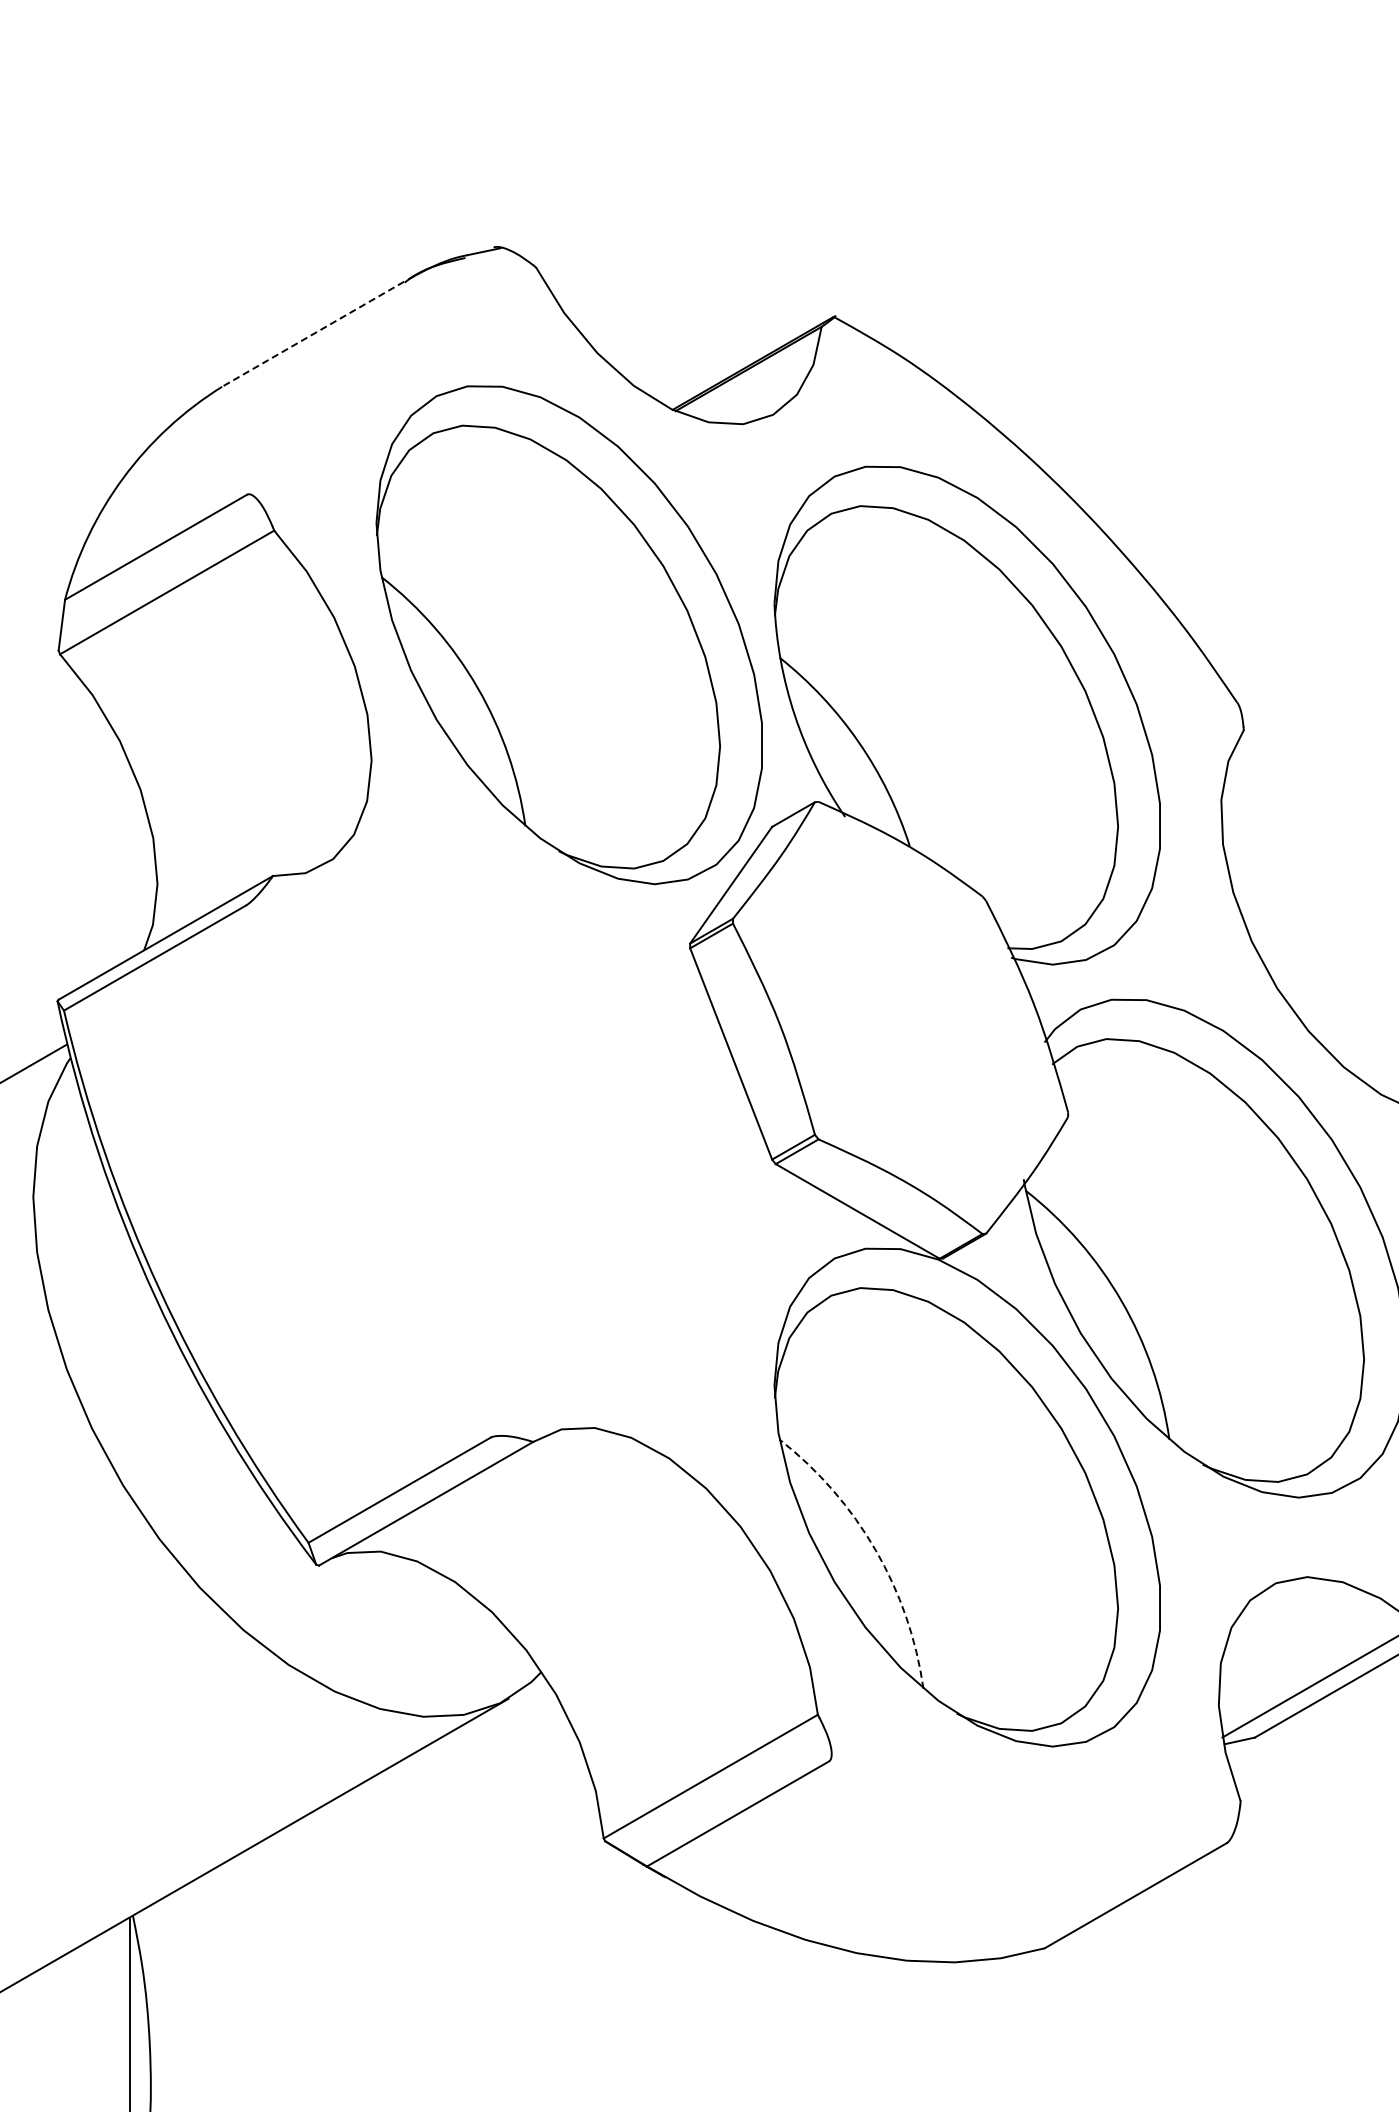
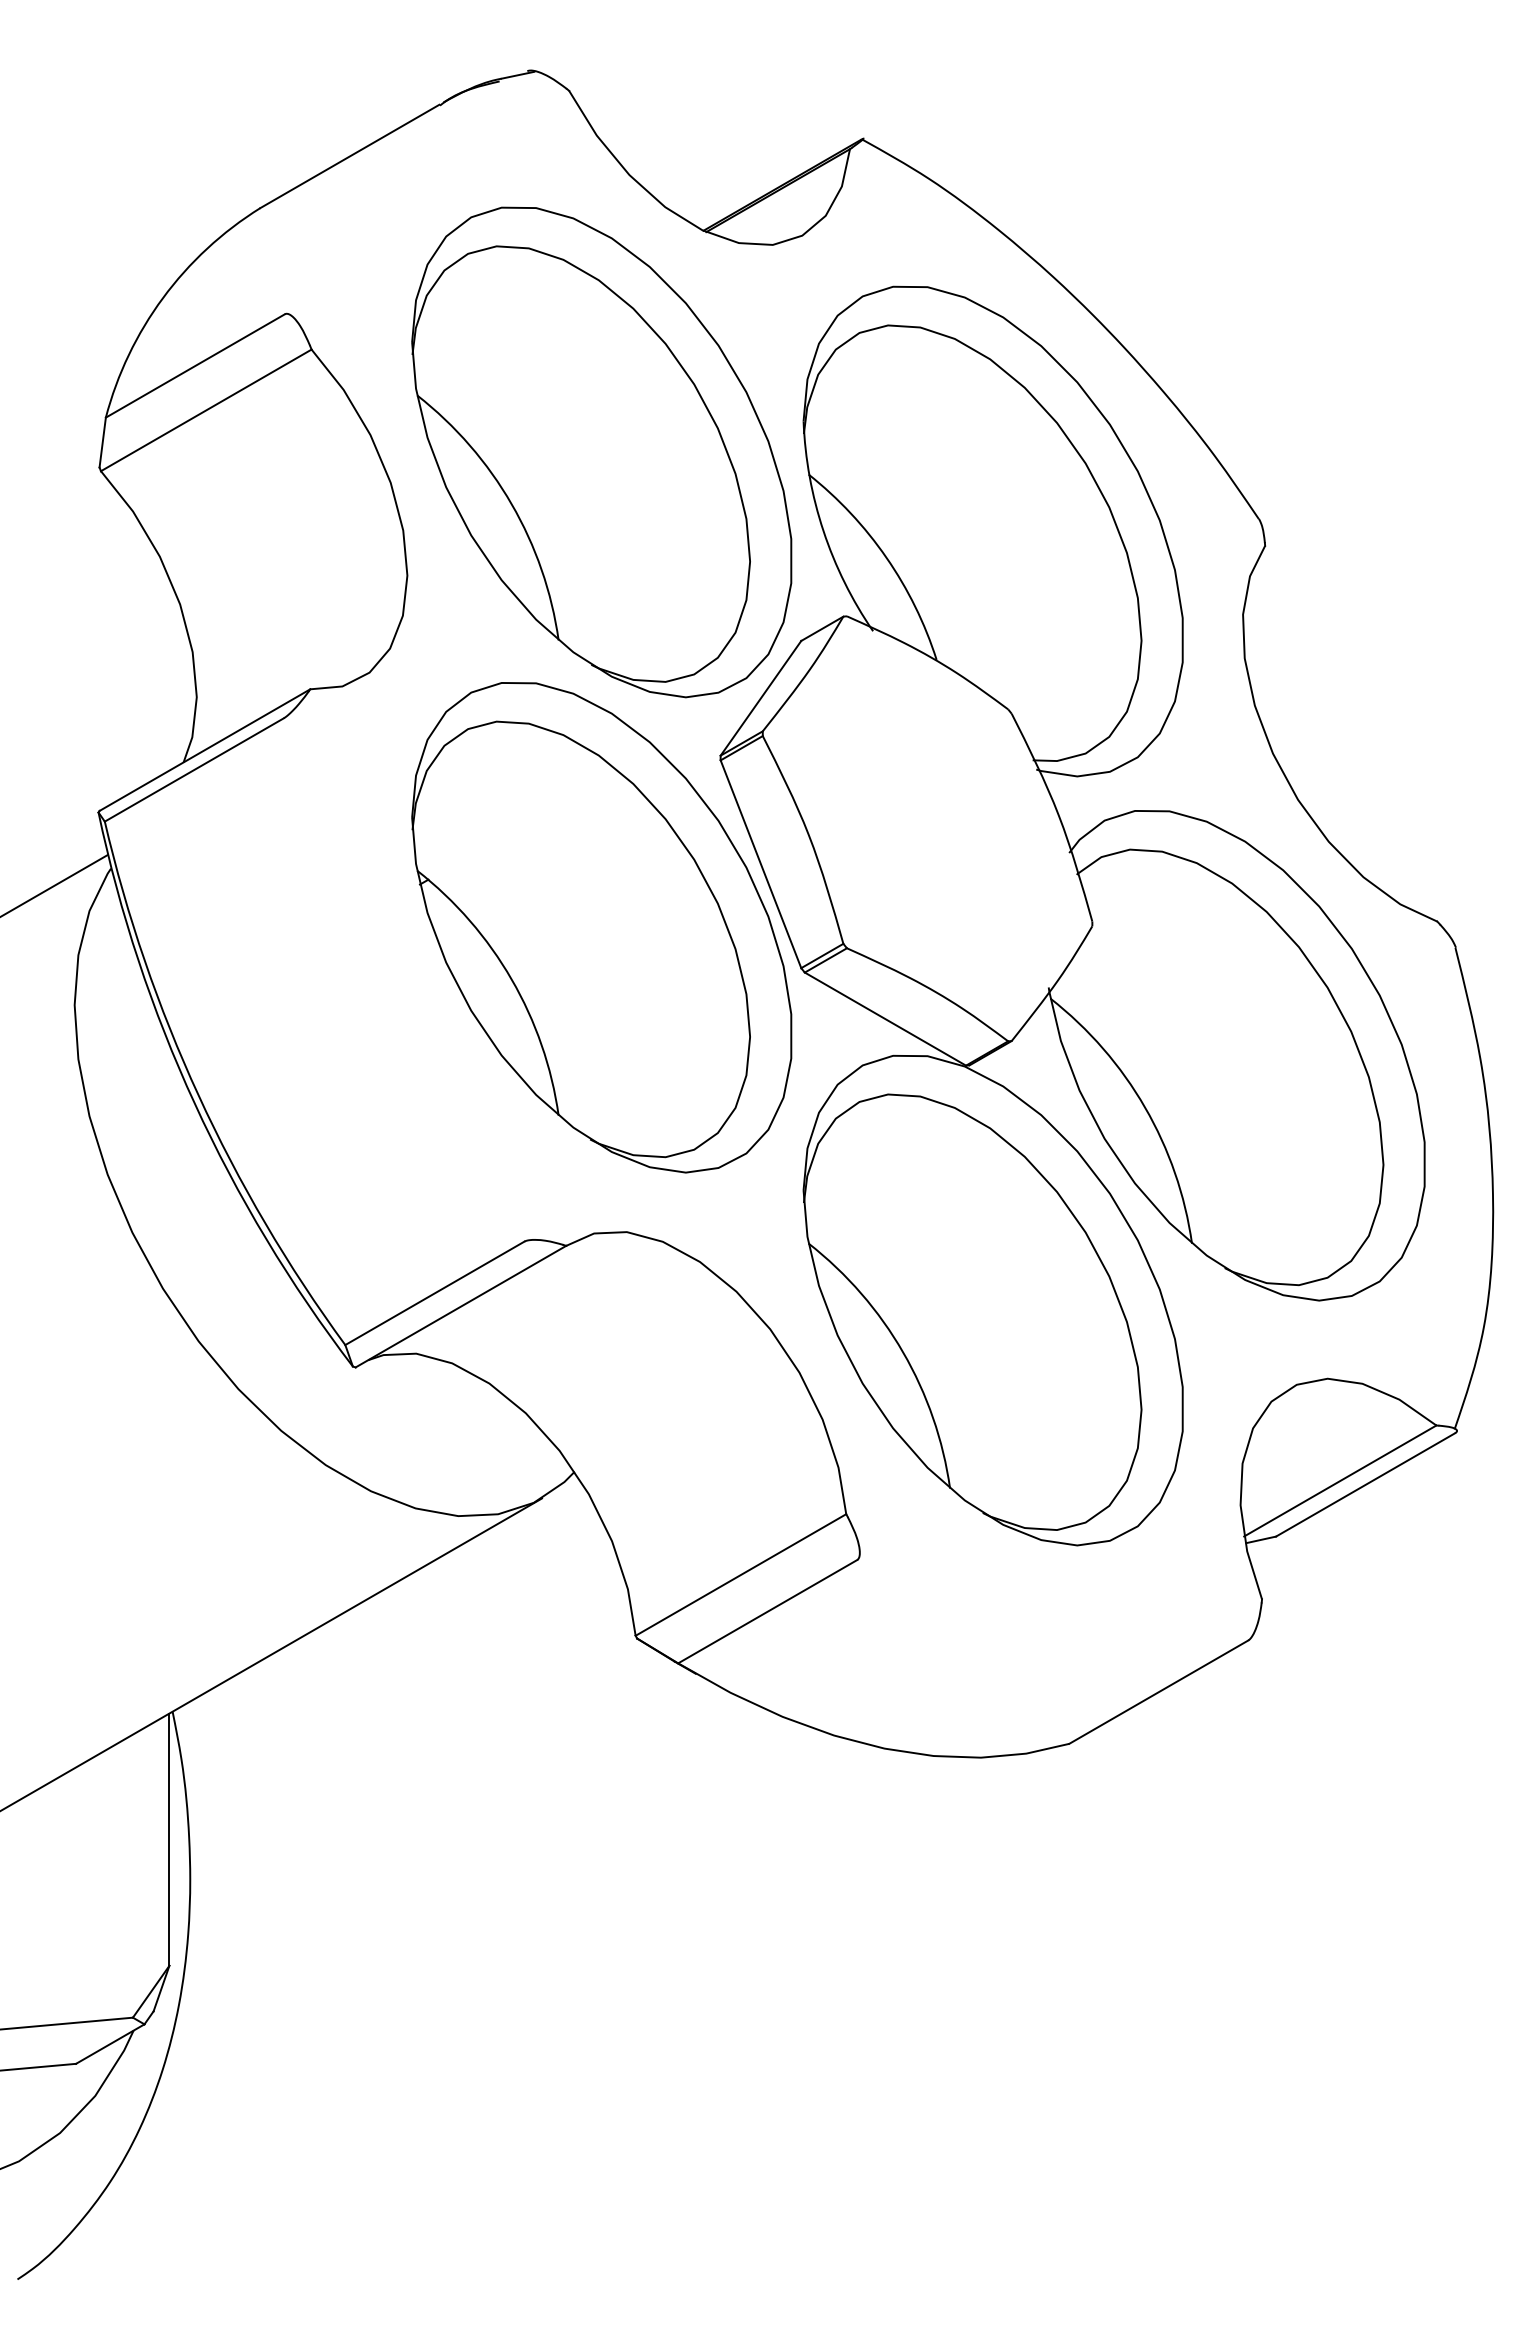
line: (312, 334) -> (349, 156), dashed -> solid
part: (569, 1118) -> (601, 927), added
arc: (876, 1550) -> (903, 1352), dashed -> solid

